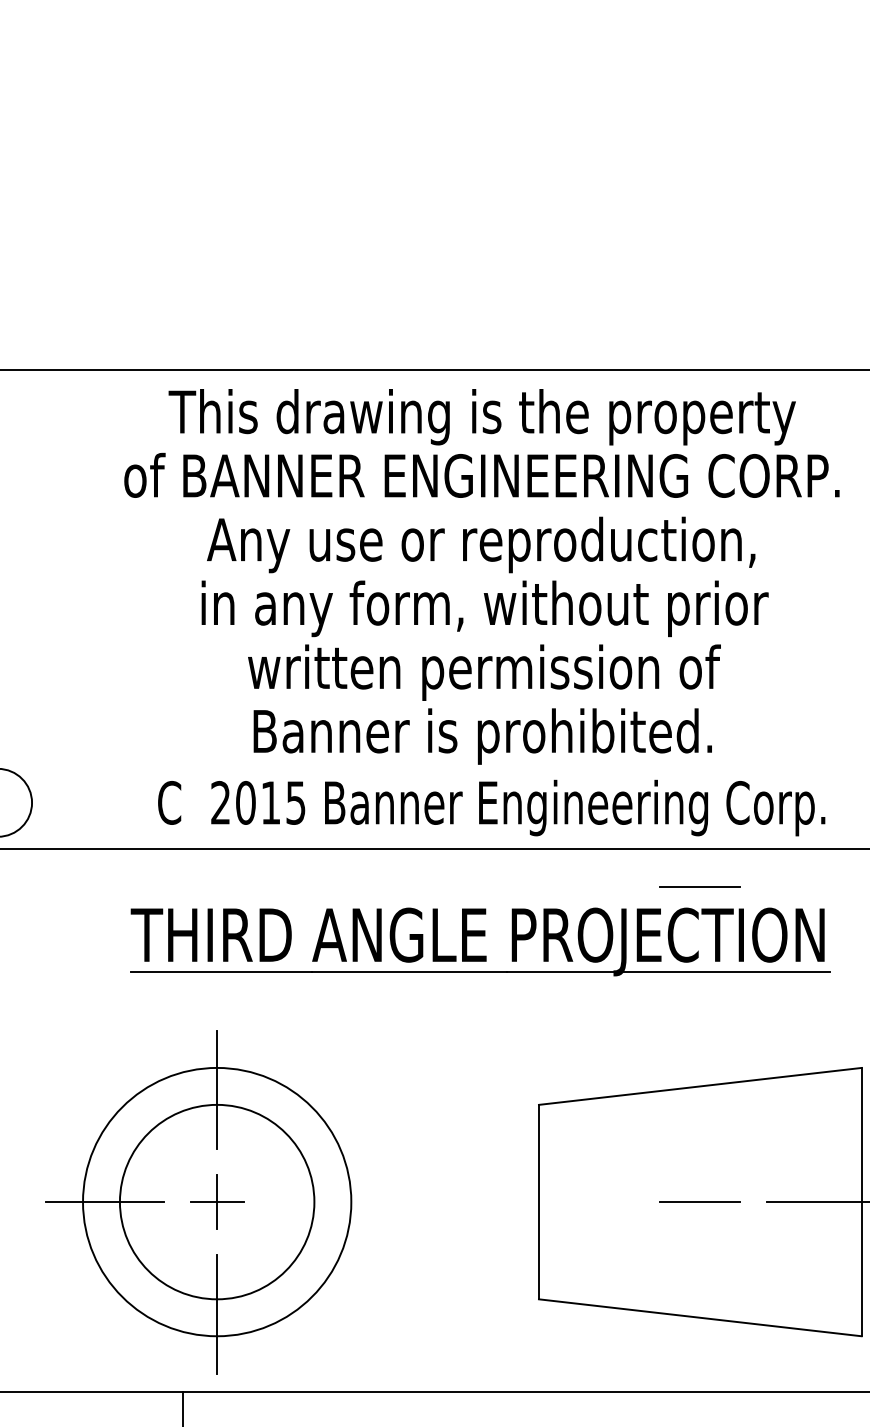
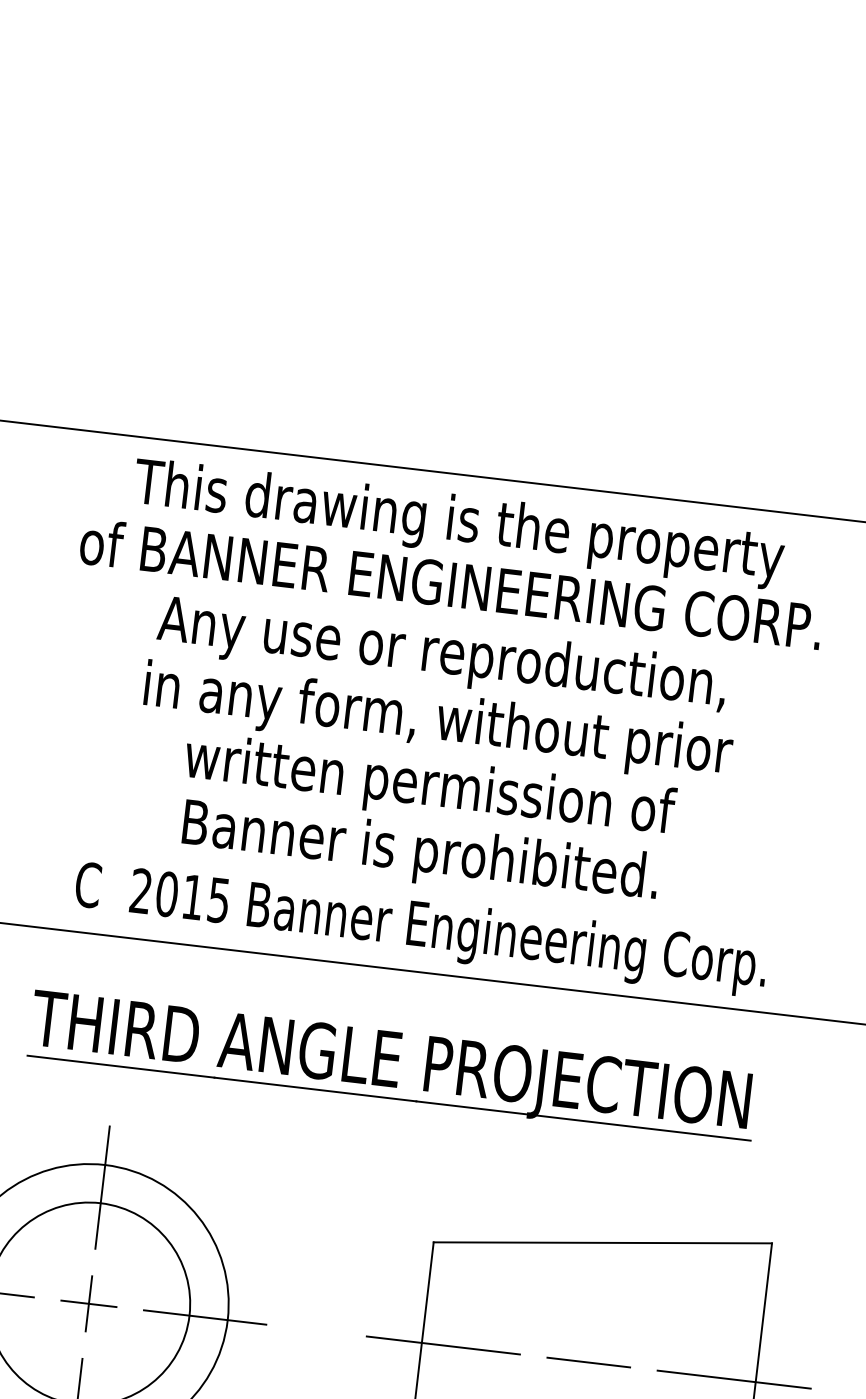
line: (699, 886) -> (626, 1035), removed
line: (329, 1202) -> (205, 1317), added
line: (559, 1202) -> (443, 1345), added

